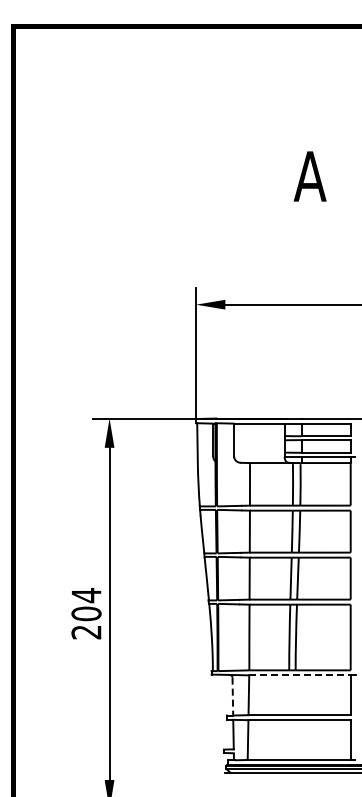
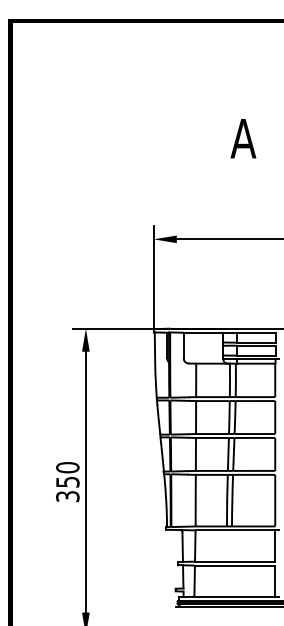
text: (86, 613) -> (67, 481), 204 -> 350
line: (299, 675) -> (235, 530), dashed -> solid
line: (232, 696) -> (182, 546), dashed -> solid

